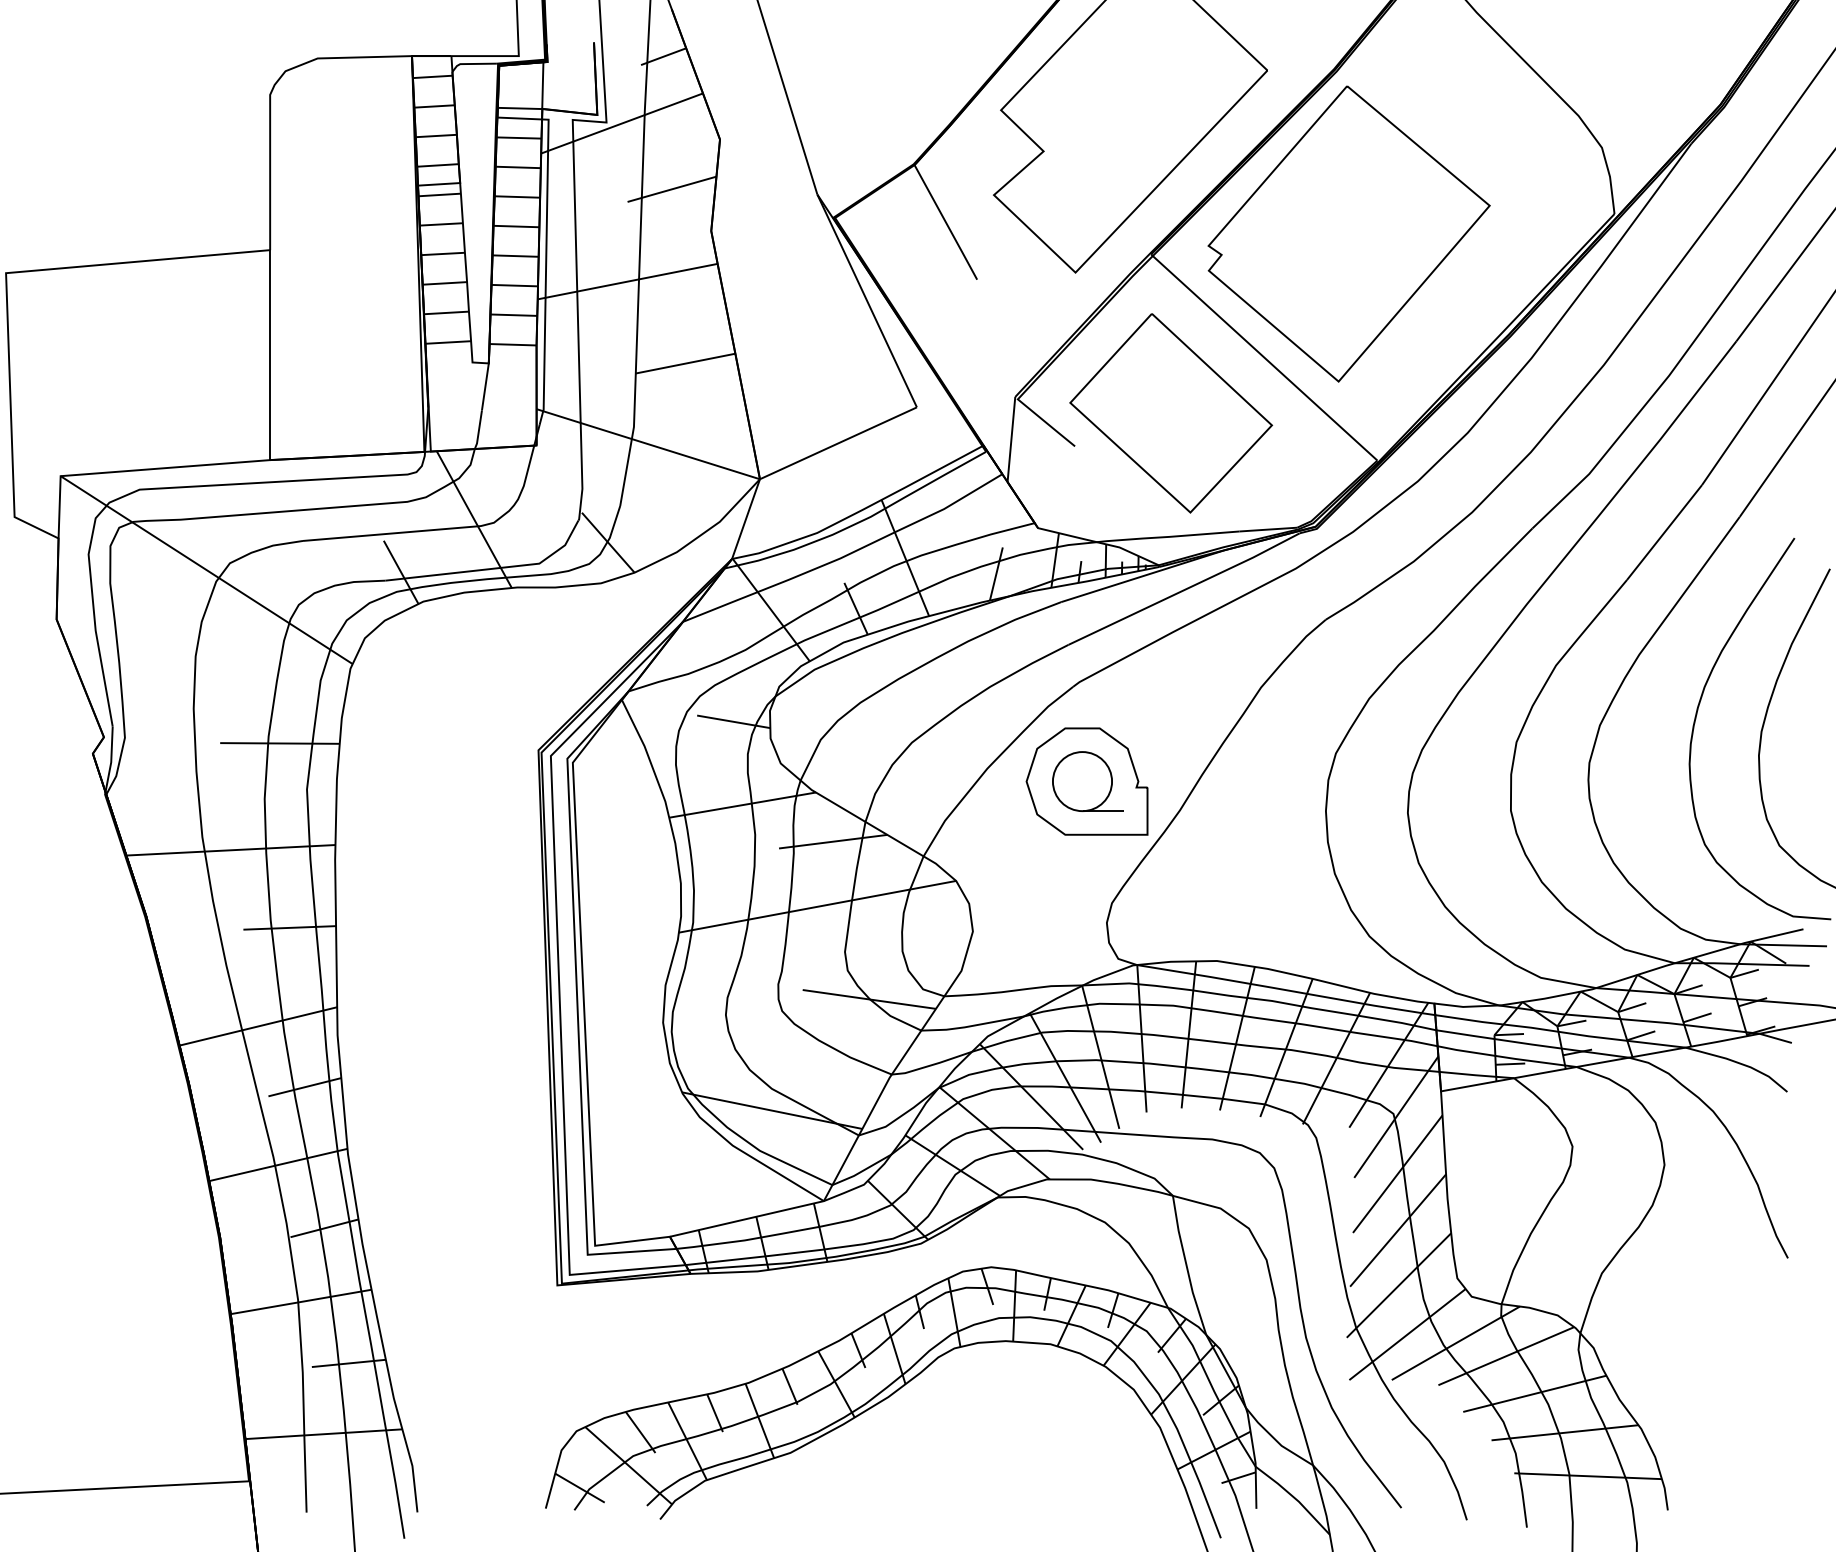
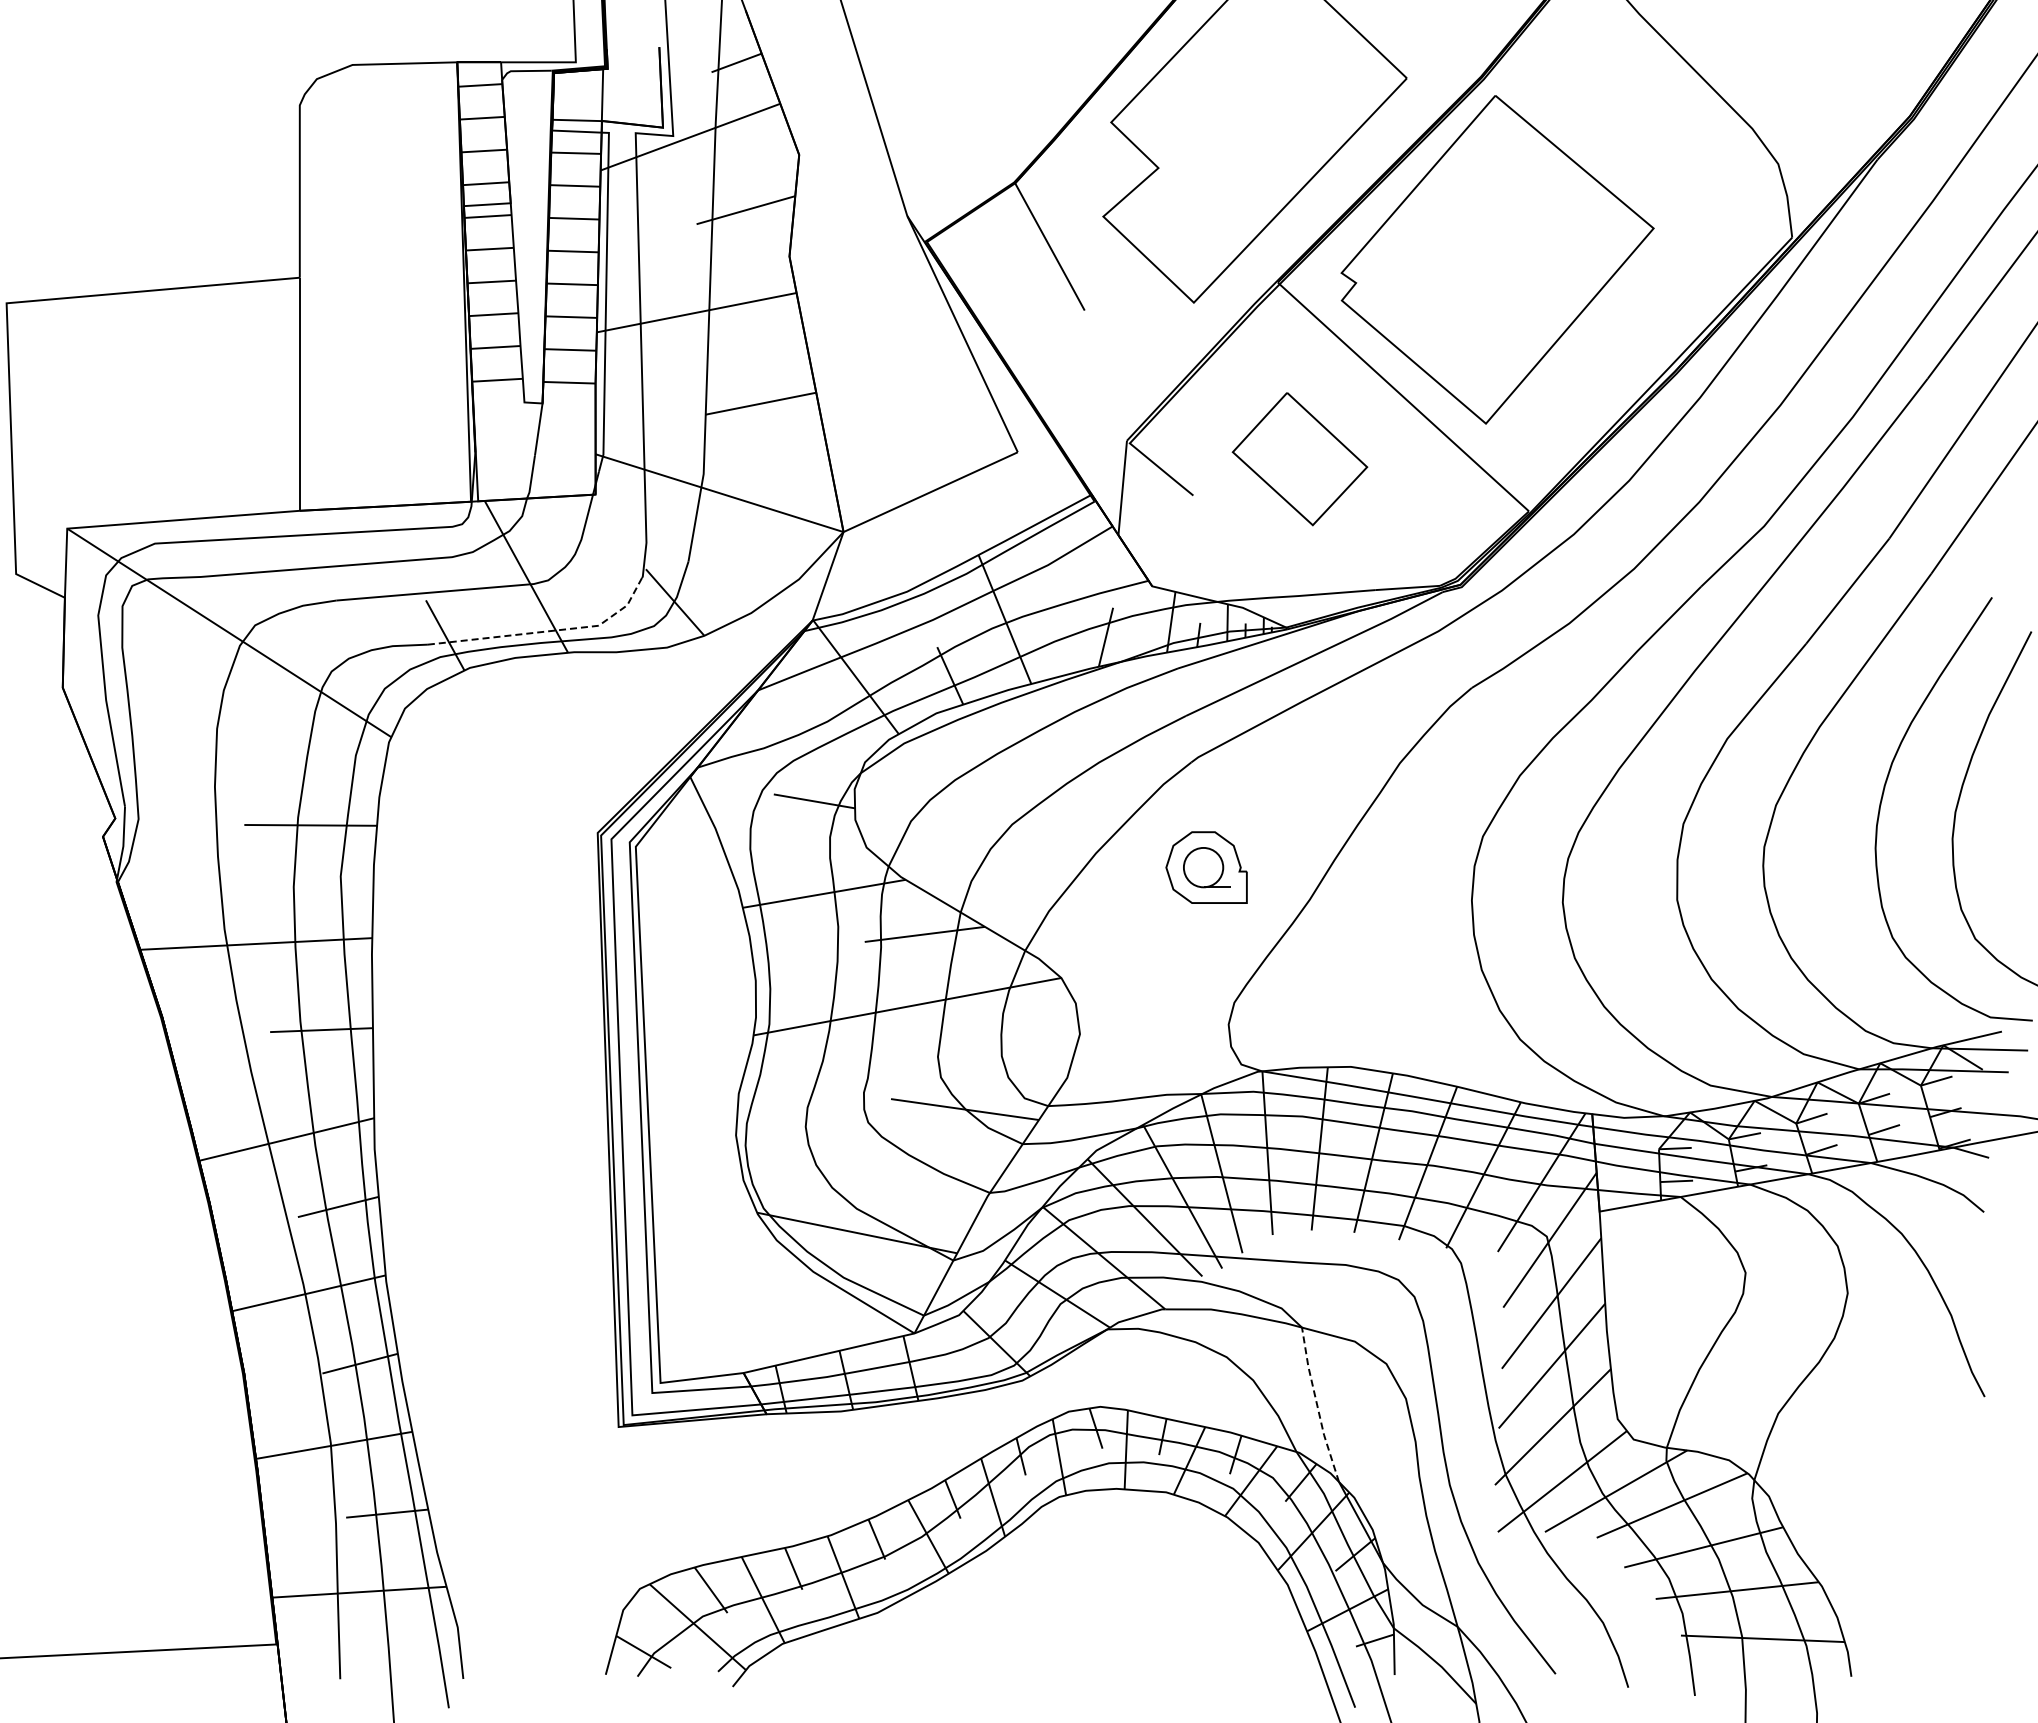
part: (1170, 413) -> (1299, 459), size x0.6
line: (494, 568) -> (548, 631), solid -> dashed
part: (1086, 781) -> (1206, 867), size x0.6
line: (1186, 1266) -> (1317, 1405), solid -> dashed

